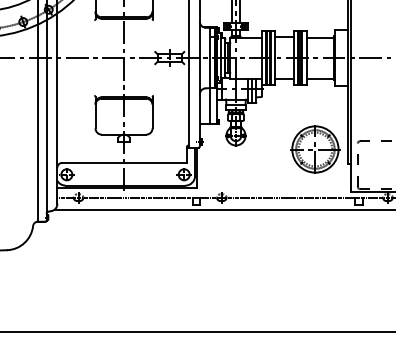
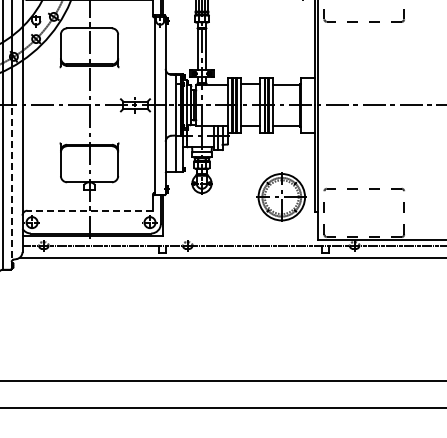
line: (46, 138) -> (11, 186), solid -> dashed
line: (124, 162) -> (90, 210), solid -> dashed

